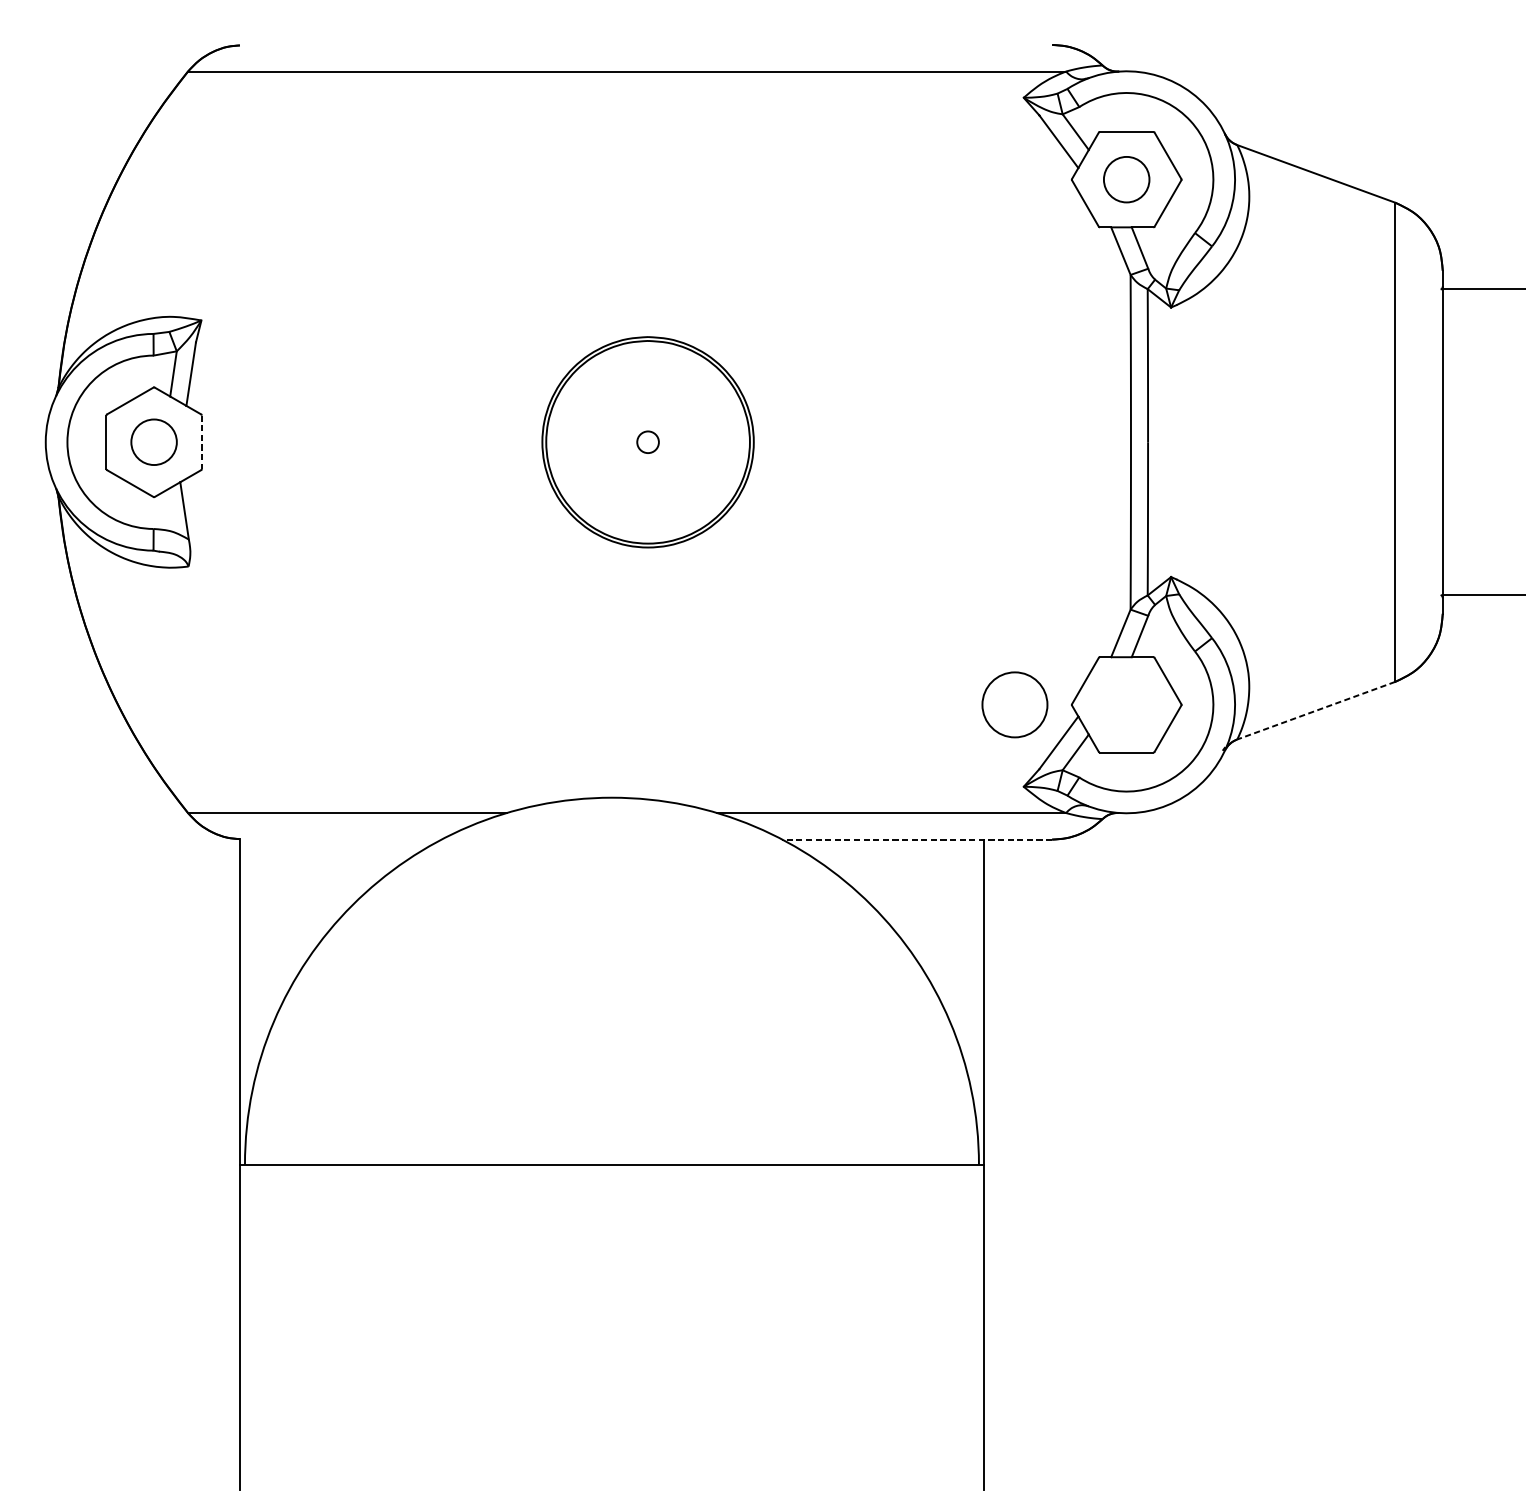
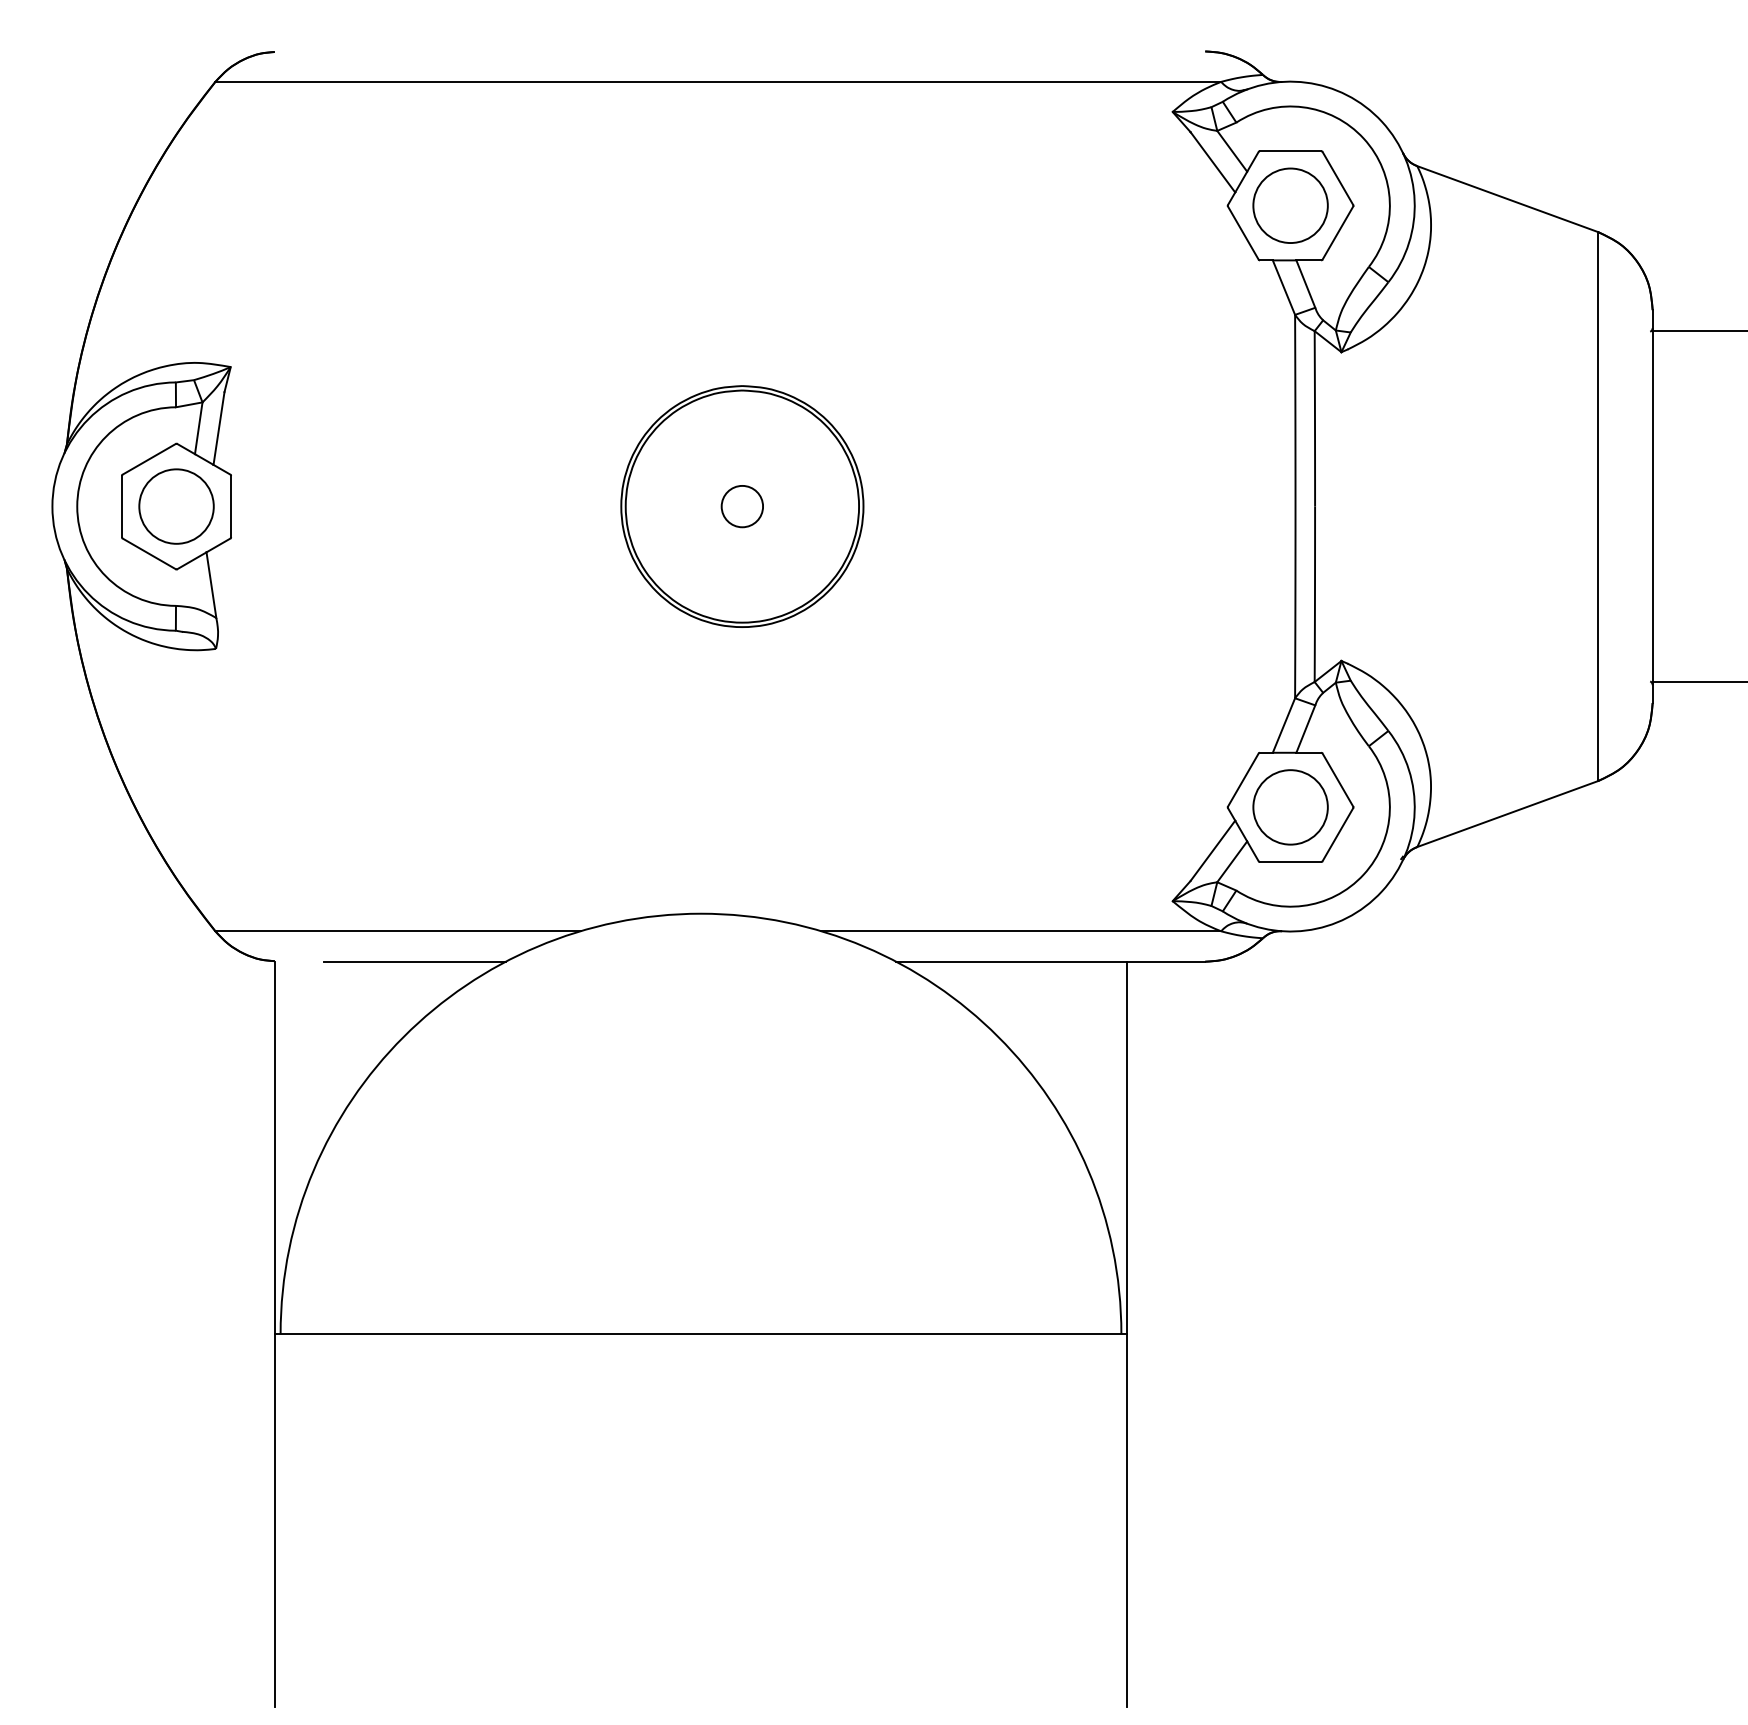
circle: (1126, 179) -> (1290, 205), size x1.43
circle: (154, 442) -> (176, 506), size x1.43
line: (202, 442) -> (231, 506), dashed -> solid
circle: (648, 442) -> (742, 506), size x1.67
circle: (1014, 704) -> (1290, 807), moved
line: (1316, 711) -> (1507, 814), dashed -> solid
line: (361, 839) -> (414, 961), added
line: (917, 839) -> (1050, 961), dashed -> solid

